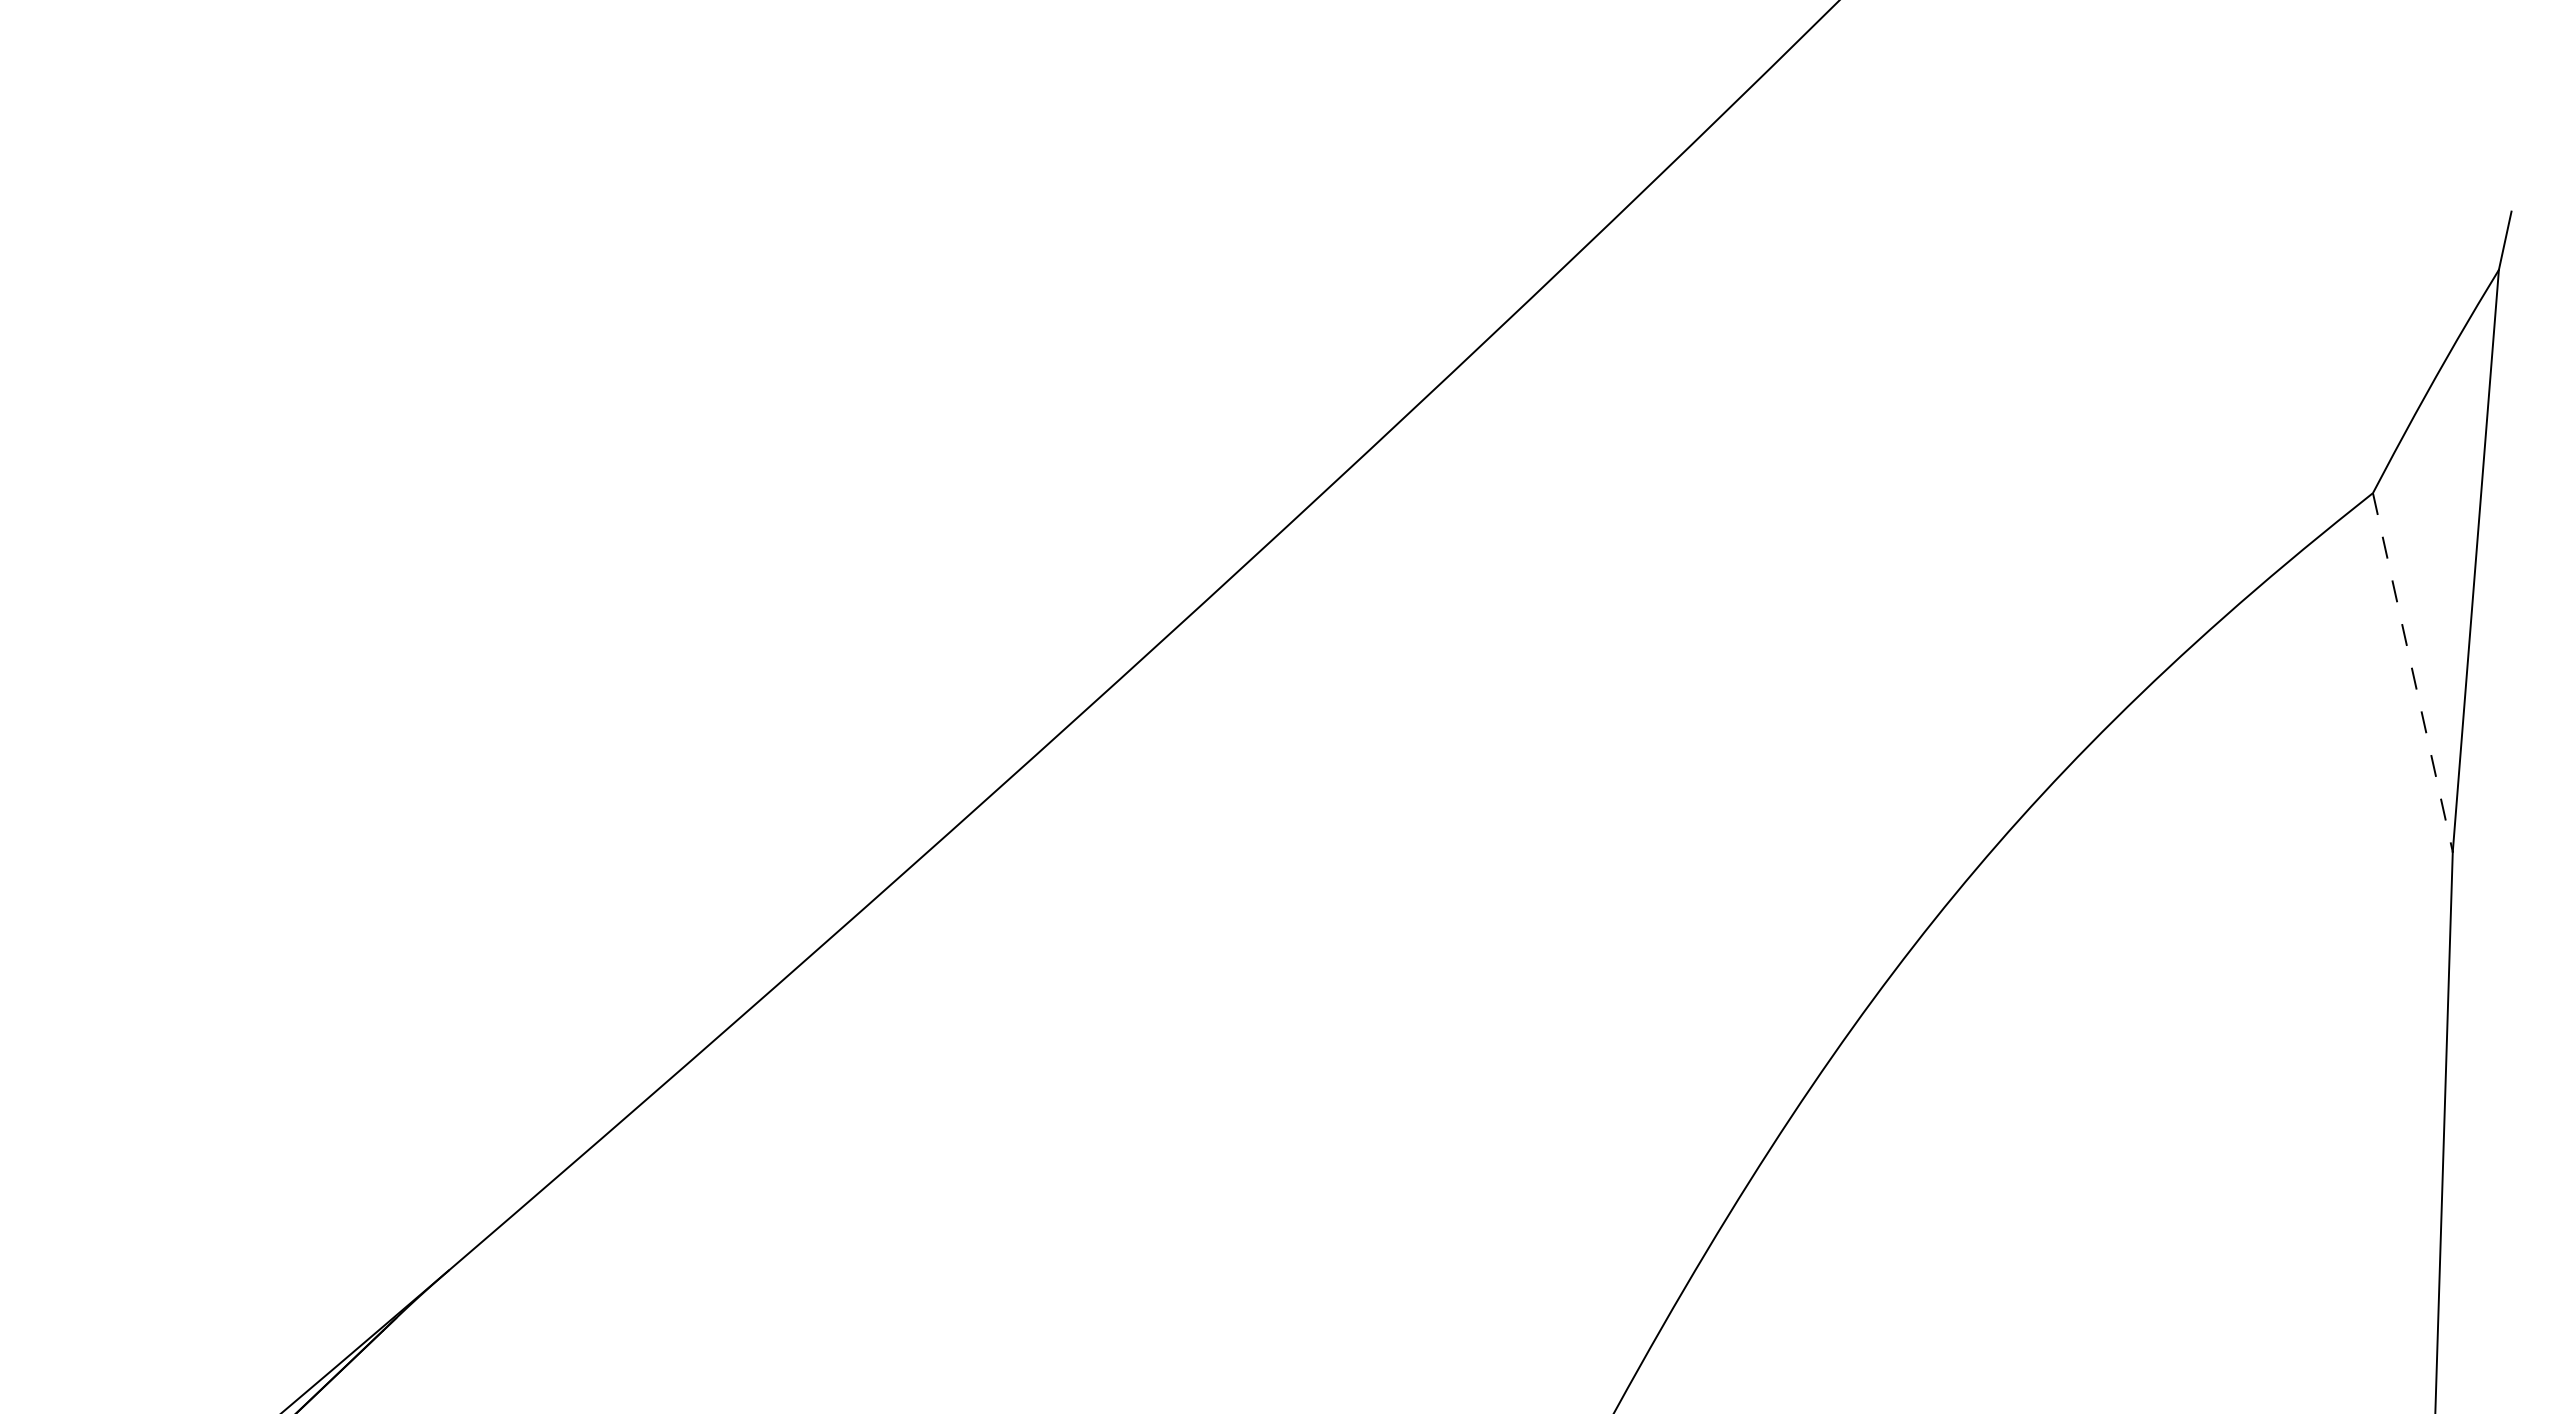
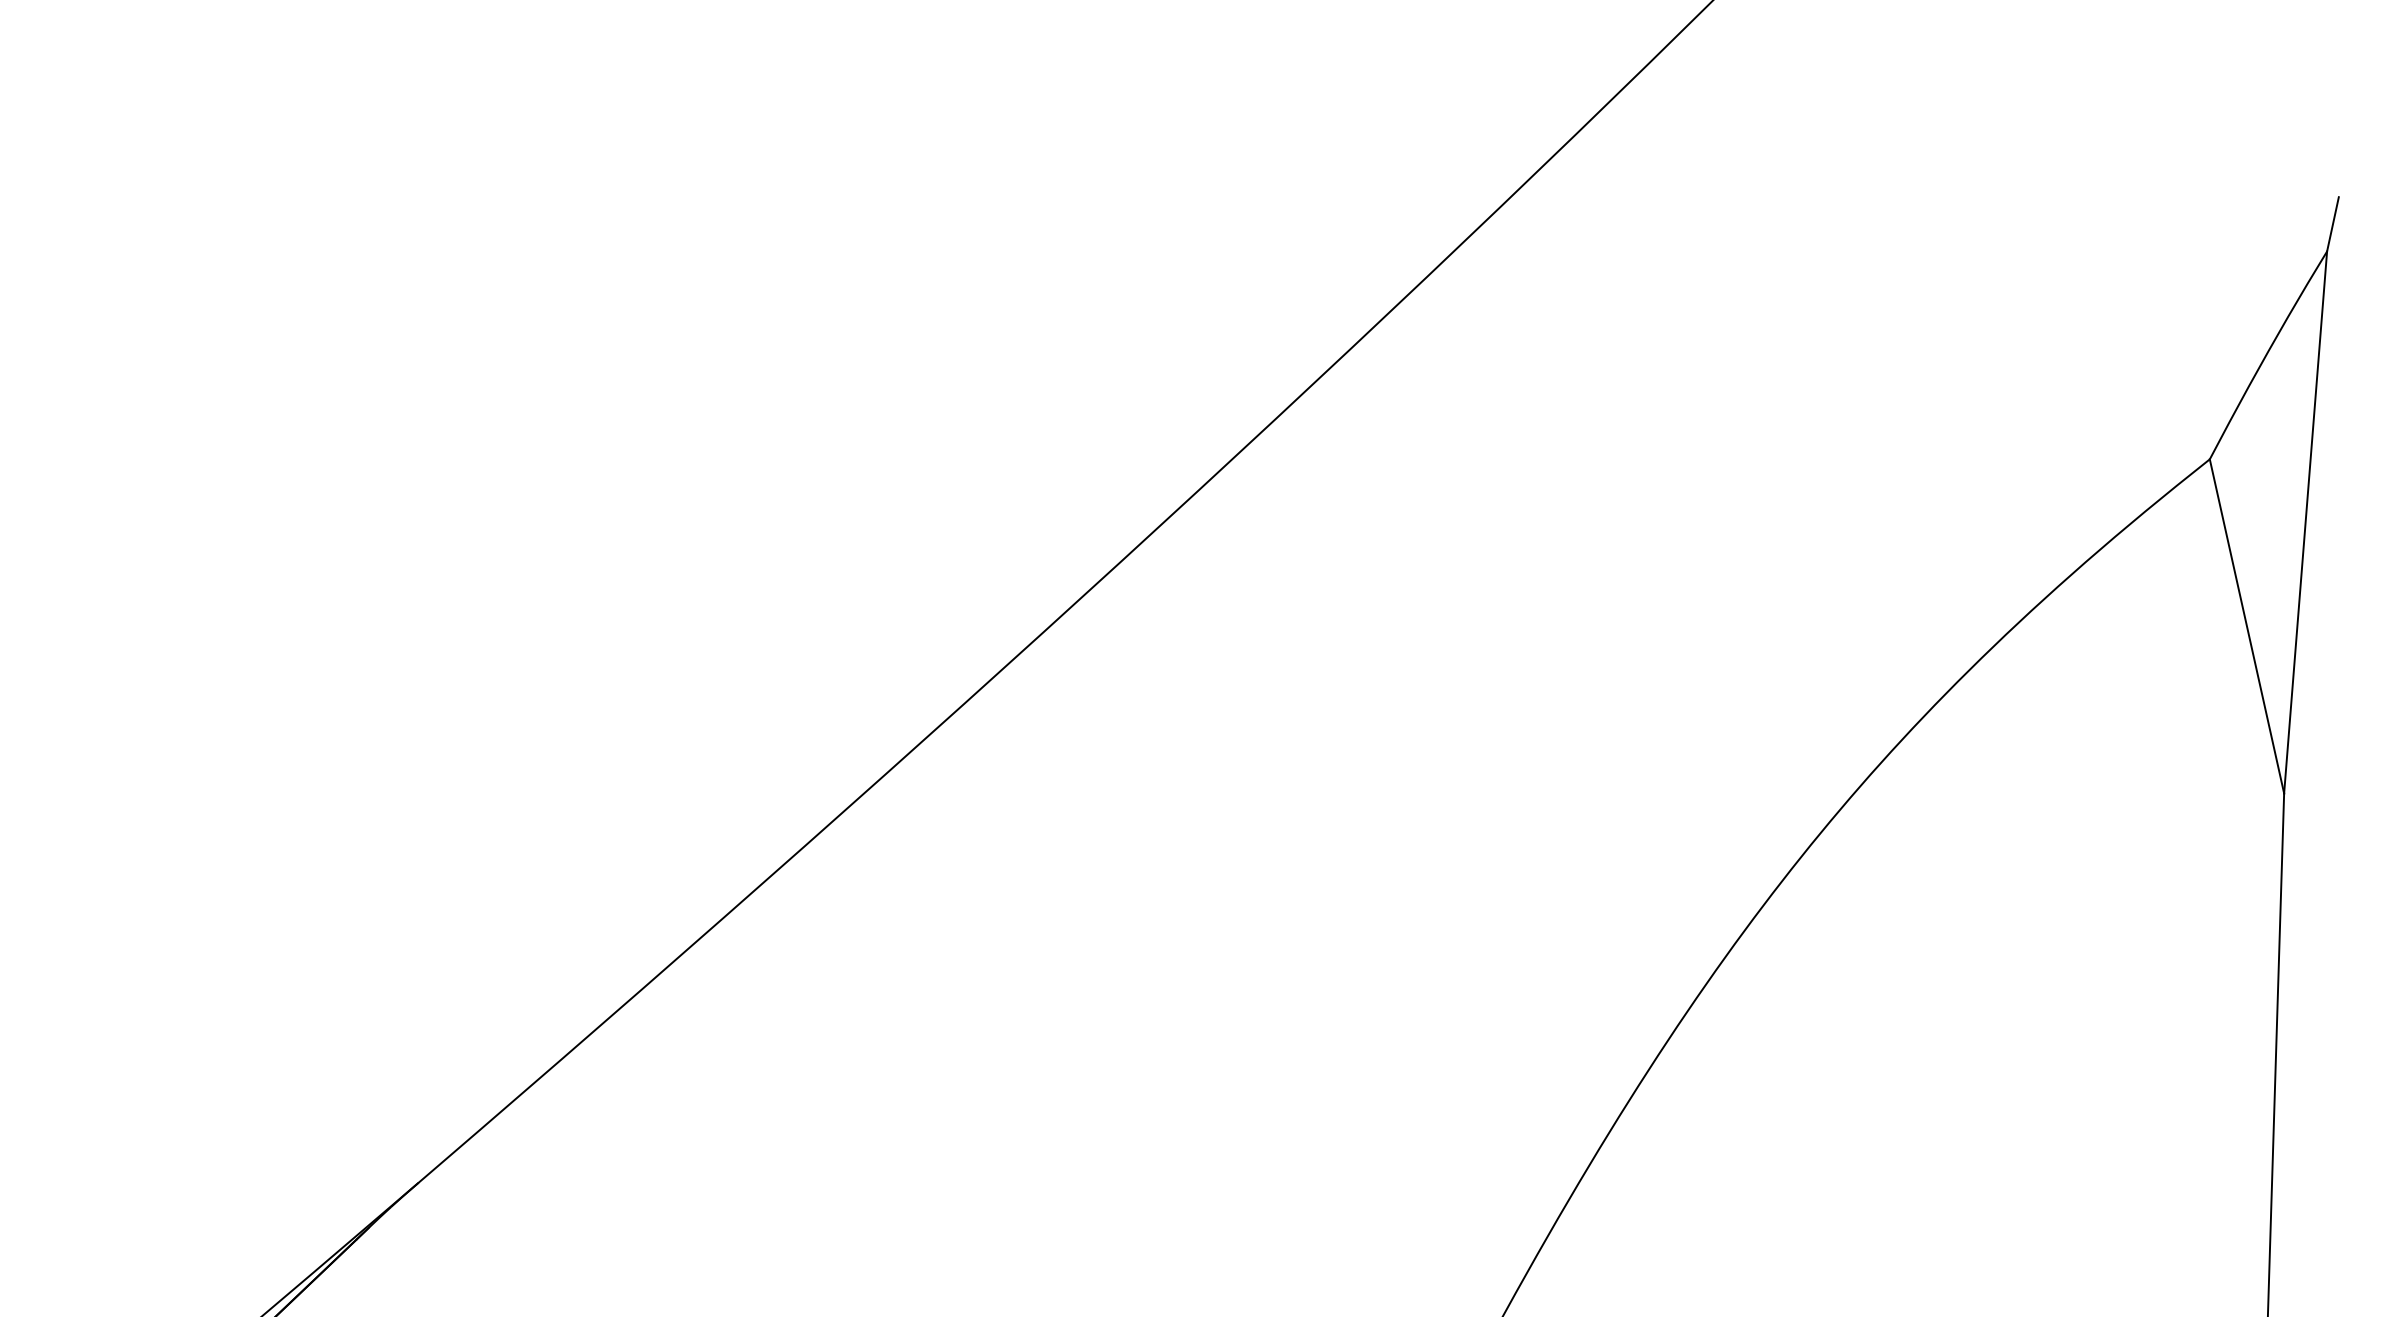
line: (2412, 672) -> (2246, 626), dashed -> solid

